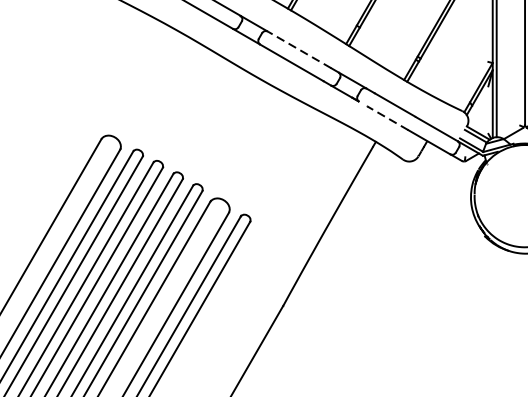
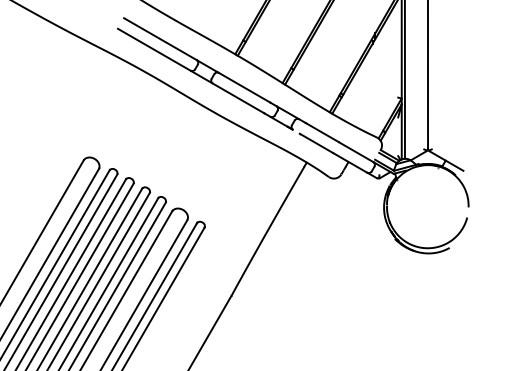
line: (299, 49) -> (244, 87), dashed -> solid
line: (387, 118) -> (316, 143), dashed -> solid

